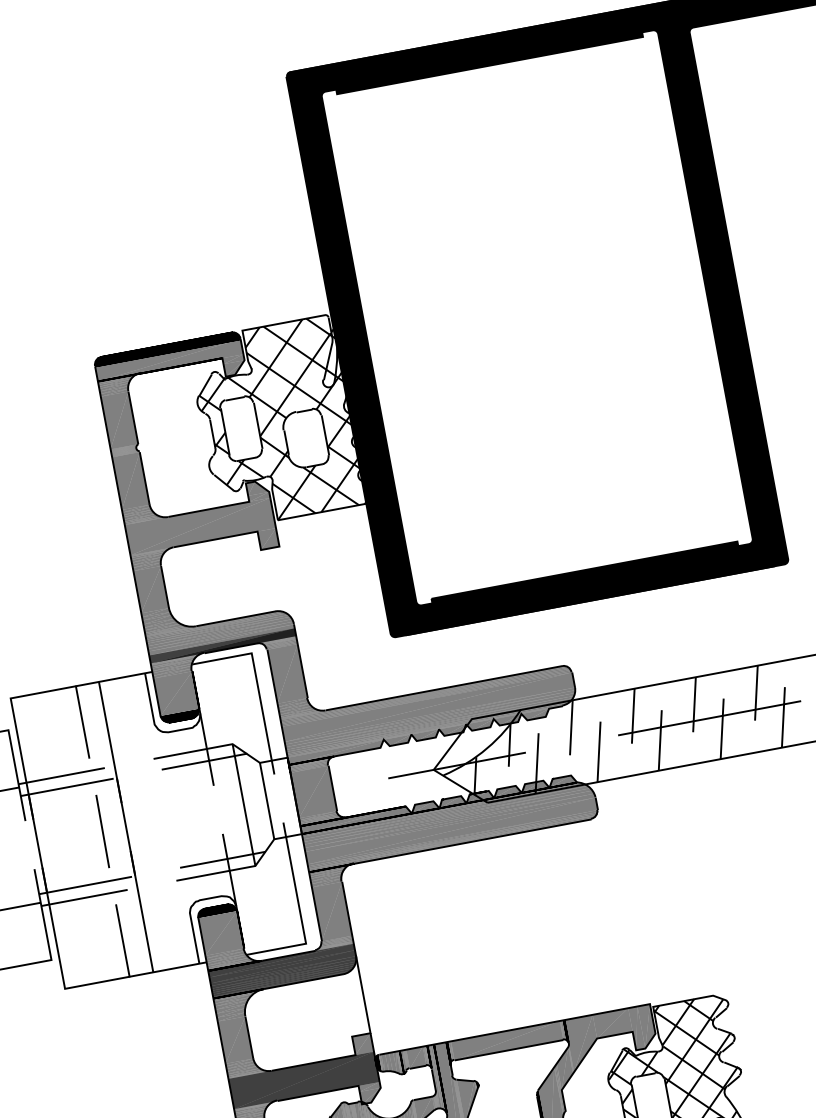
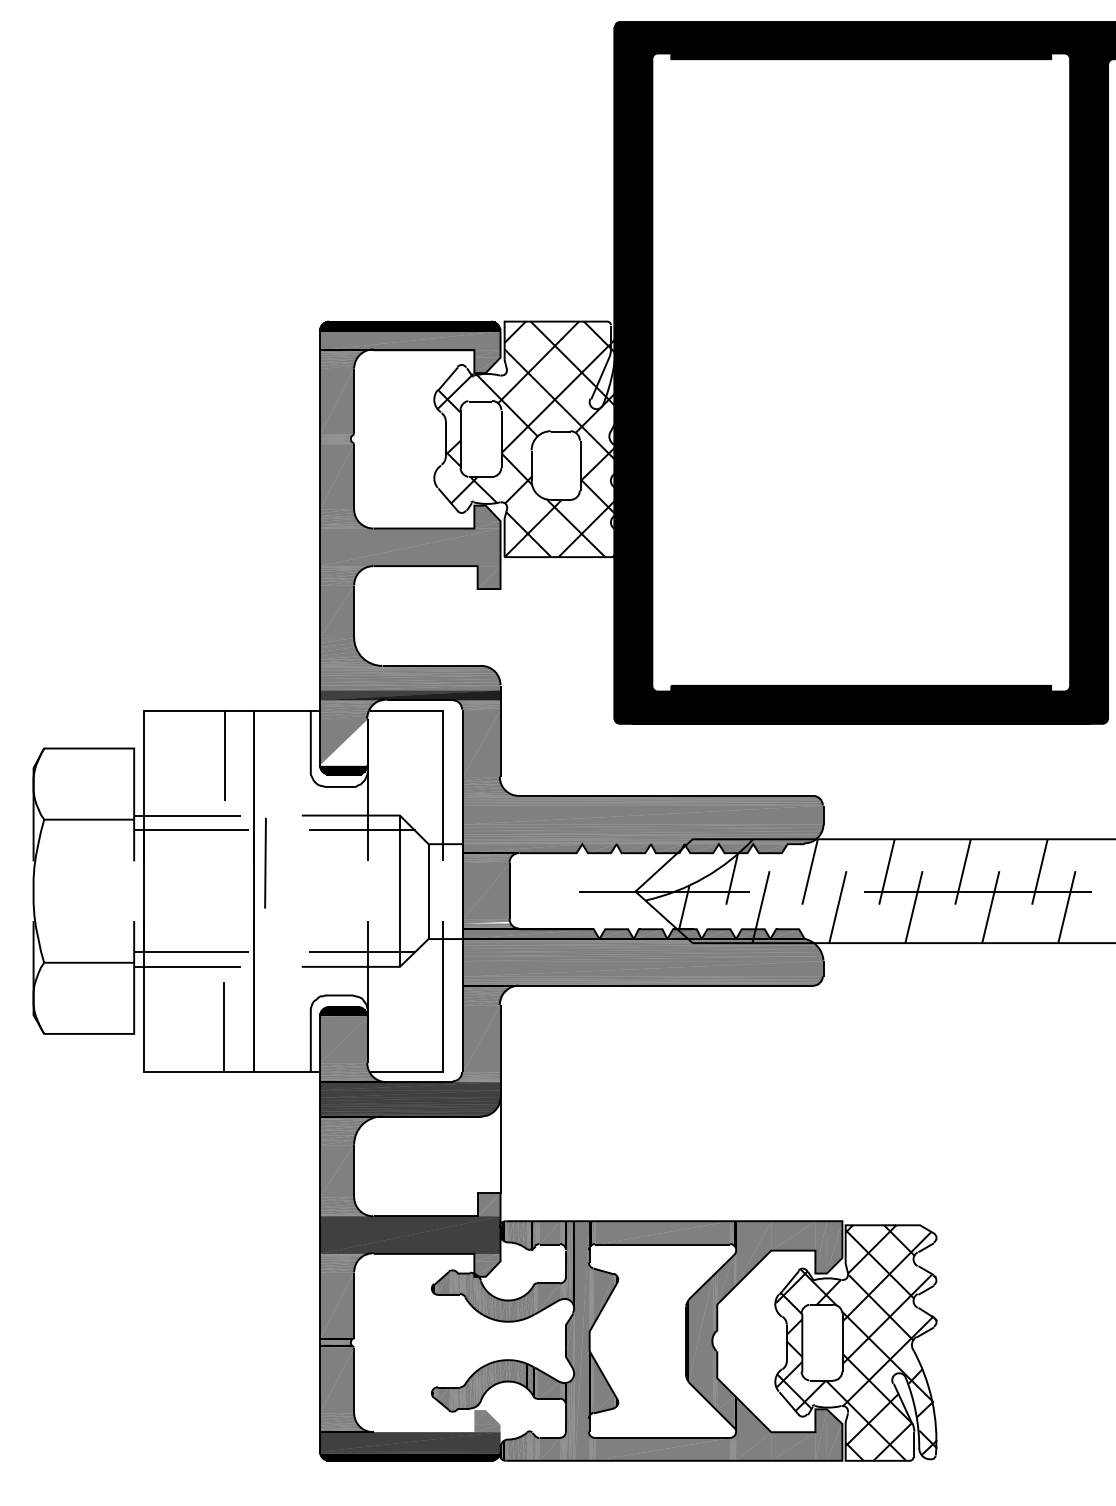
fill: (176, 693) -> (343, 742), removed
fill: (318, 817) -> (486, 922), removed
line: (102, 830) -> (265, 862), moved

